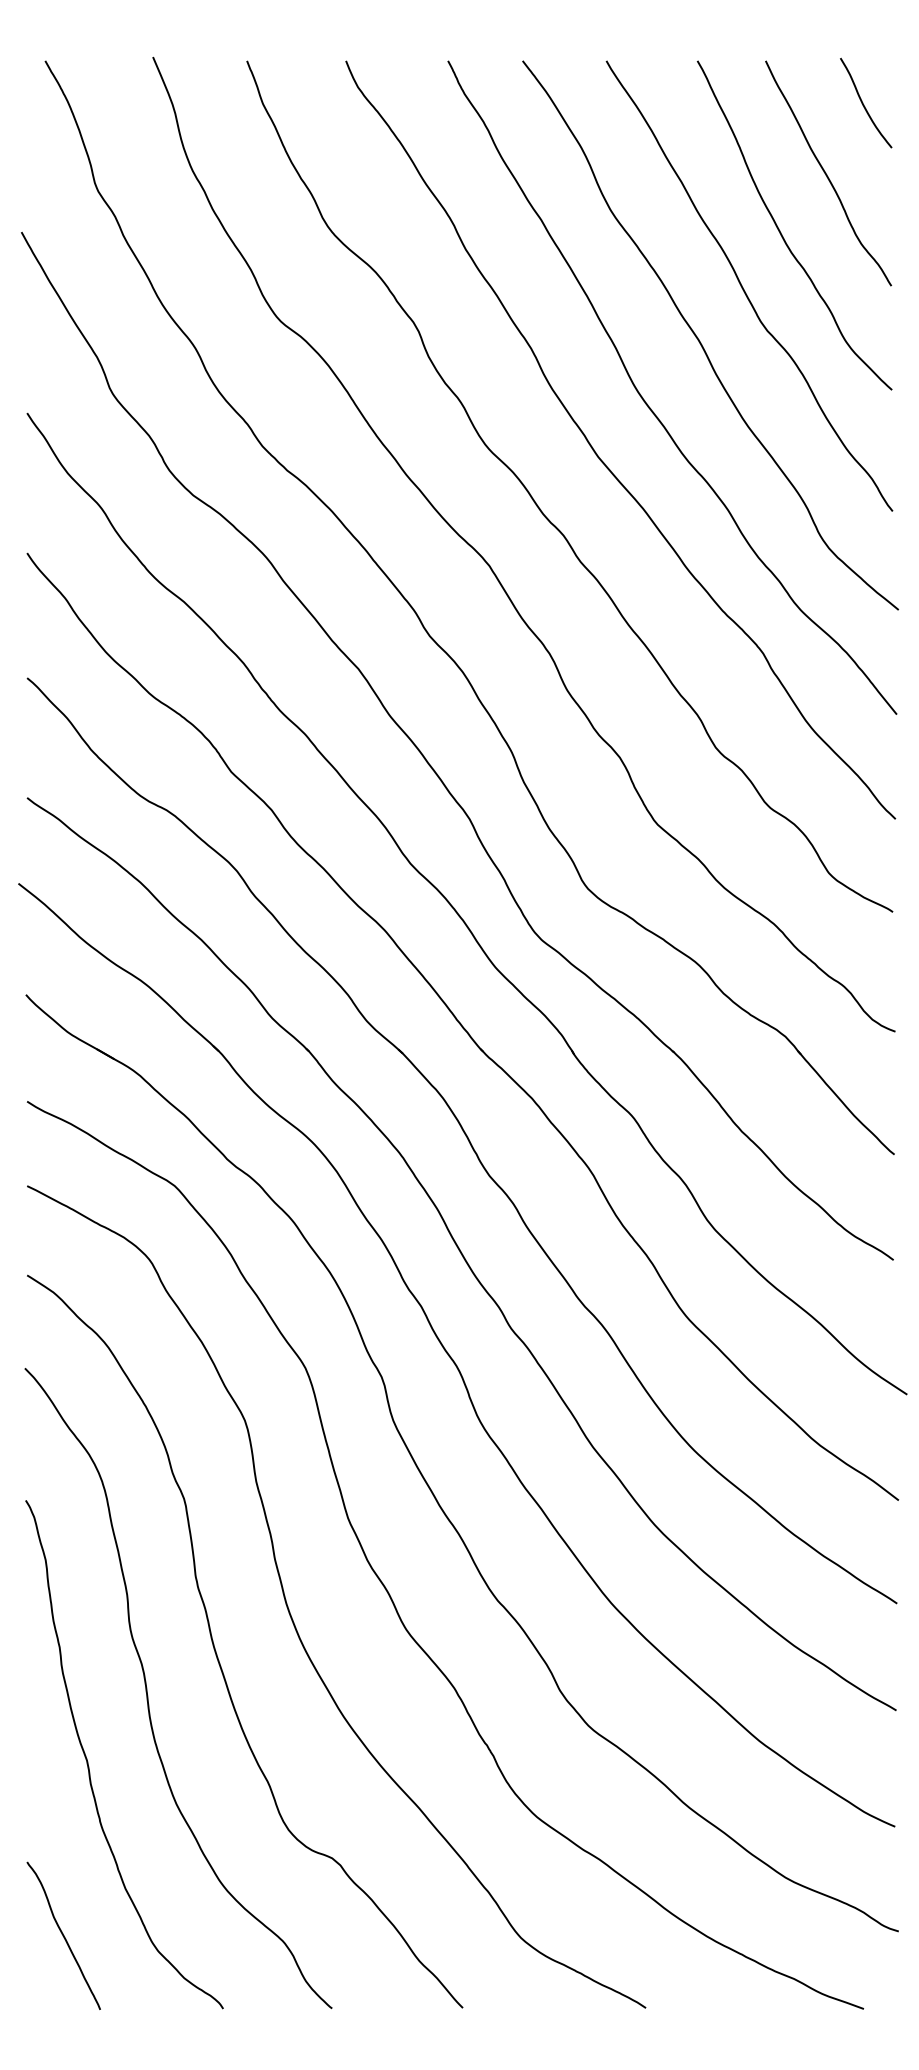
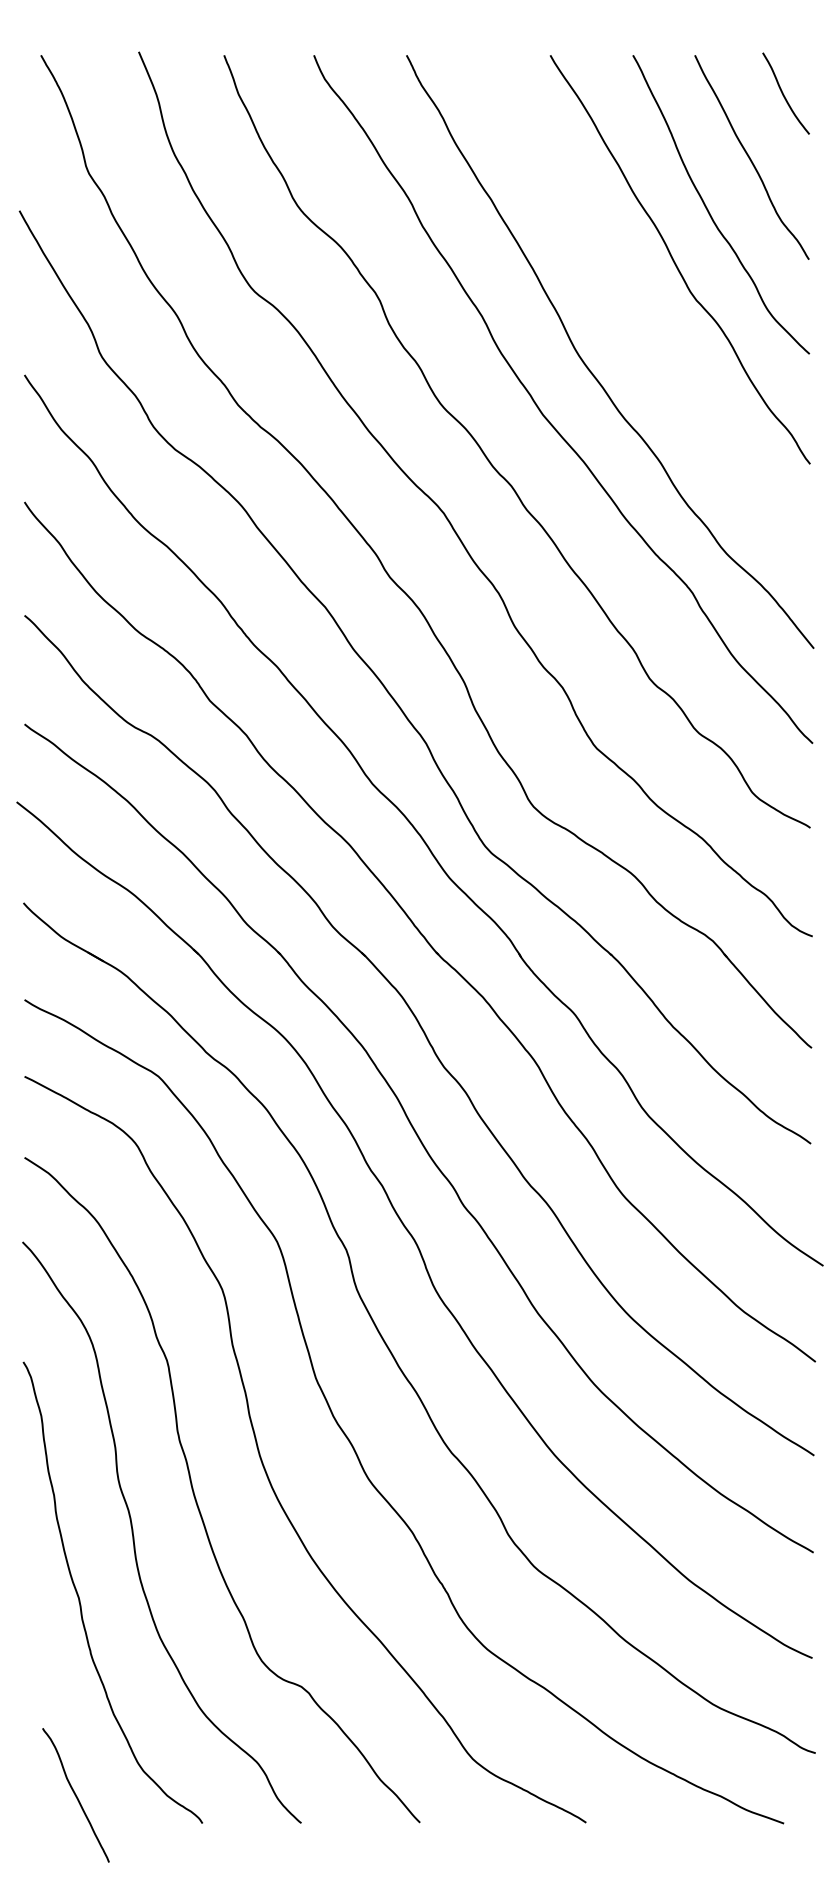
curve: (701, 342) -> (636, 310), removed
curve: (63, 1935) -> (75, 1795), moved

